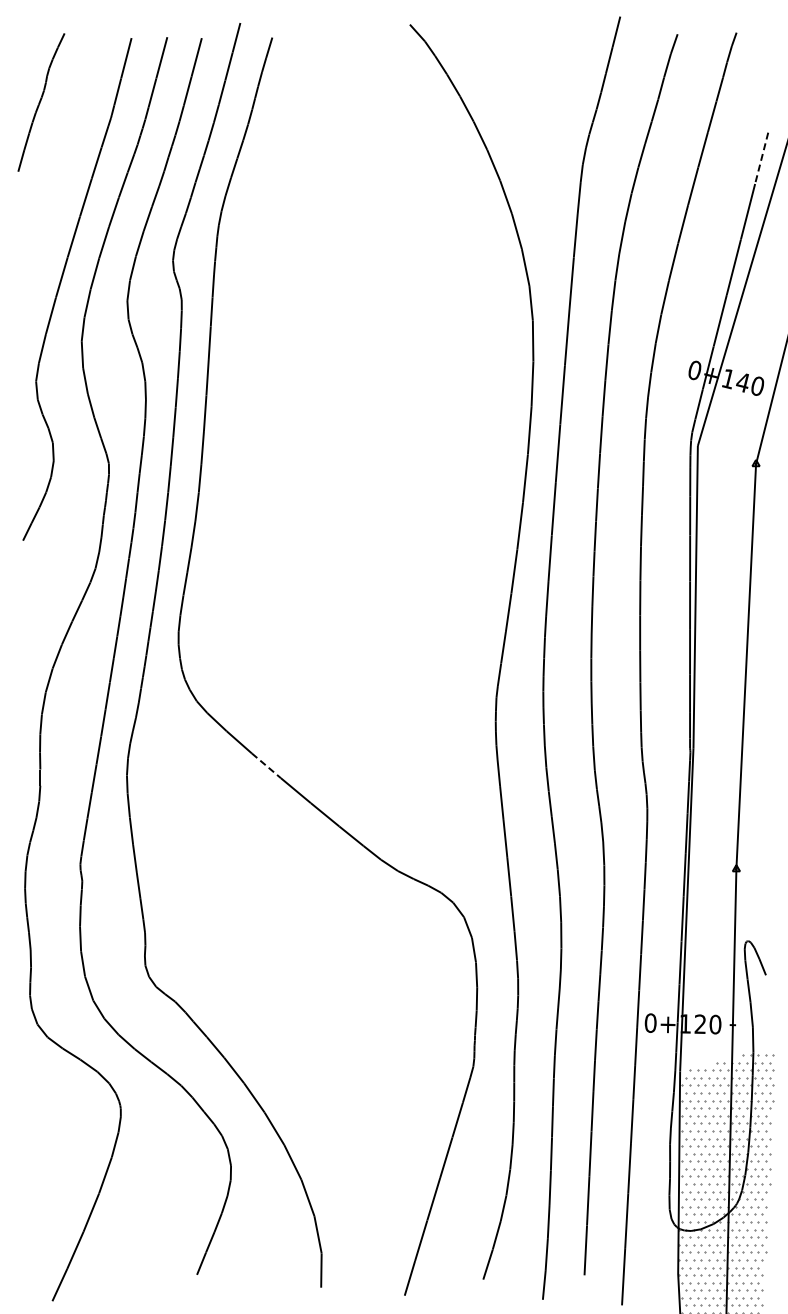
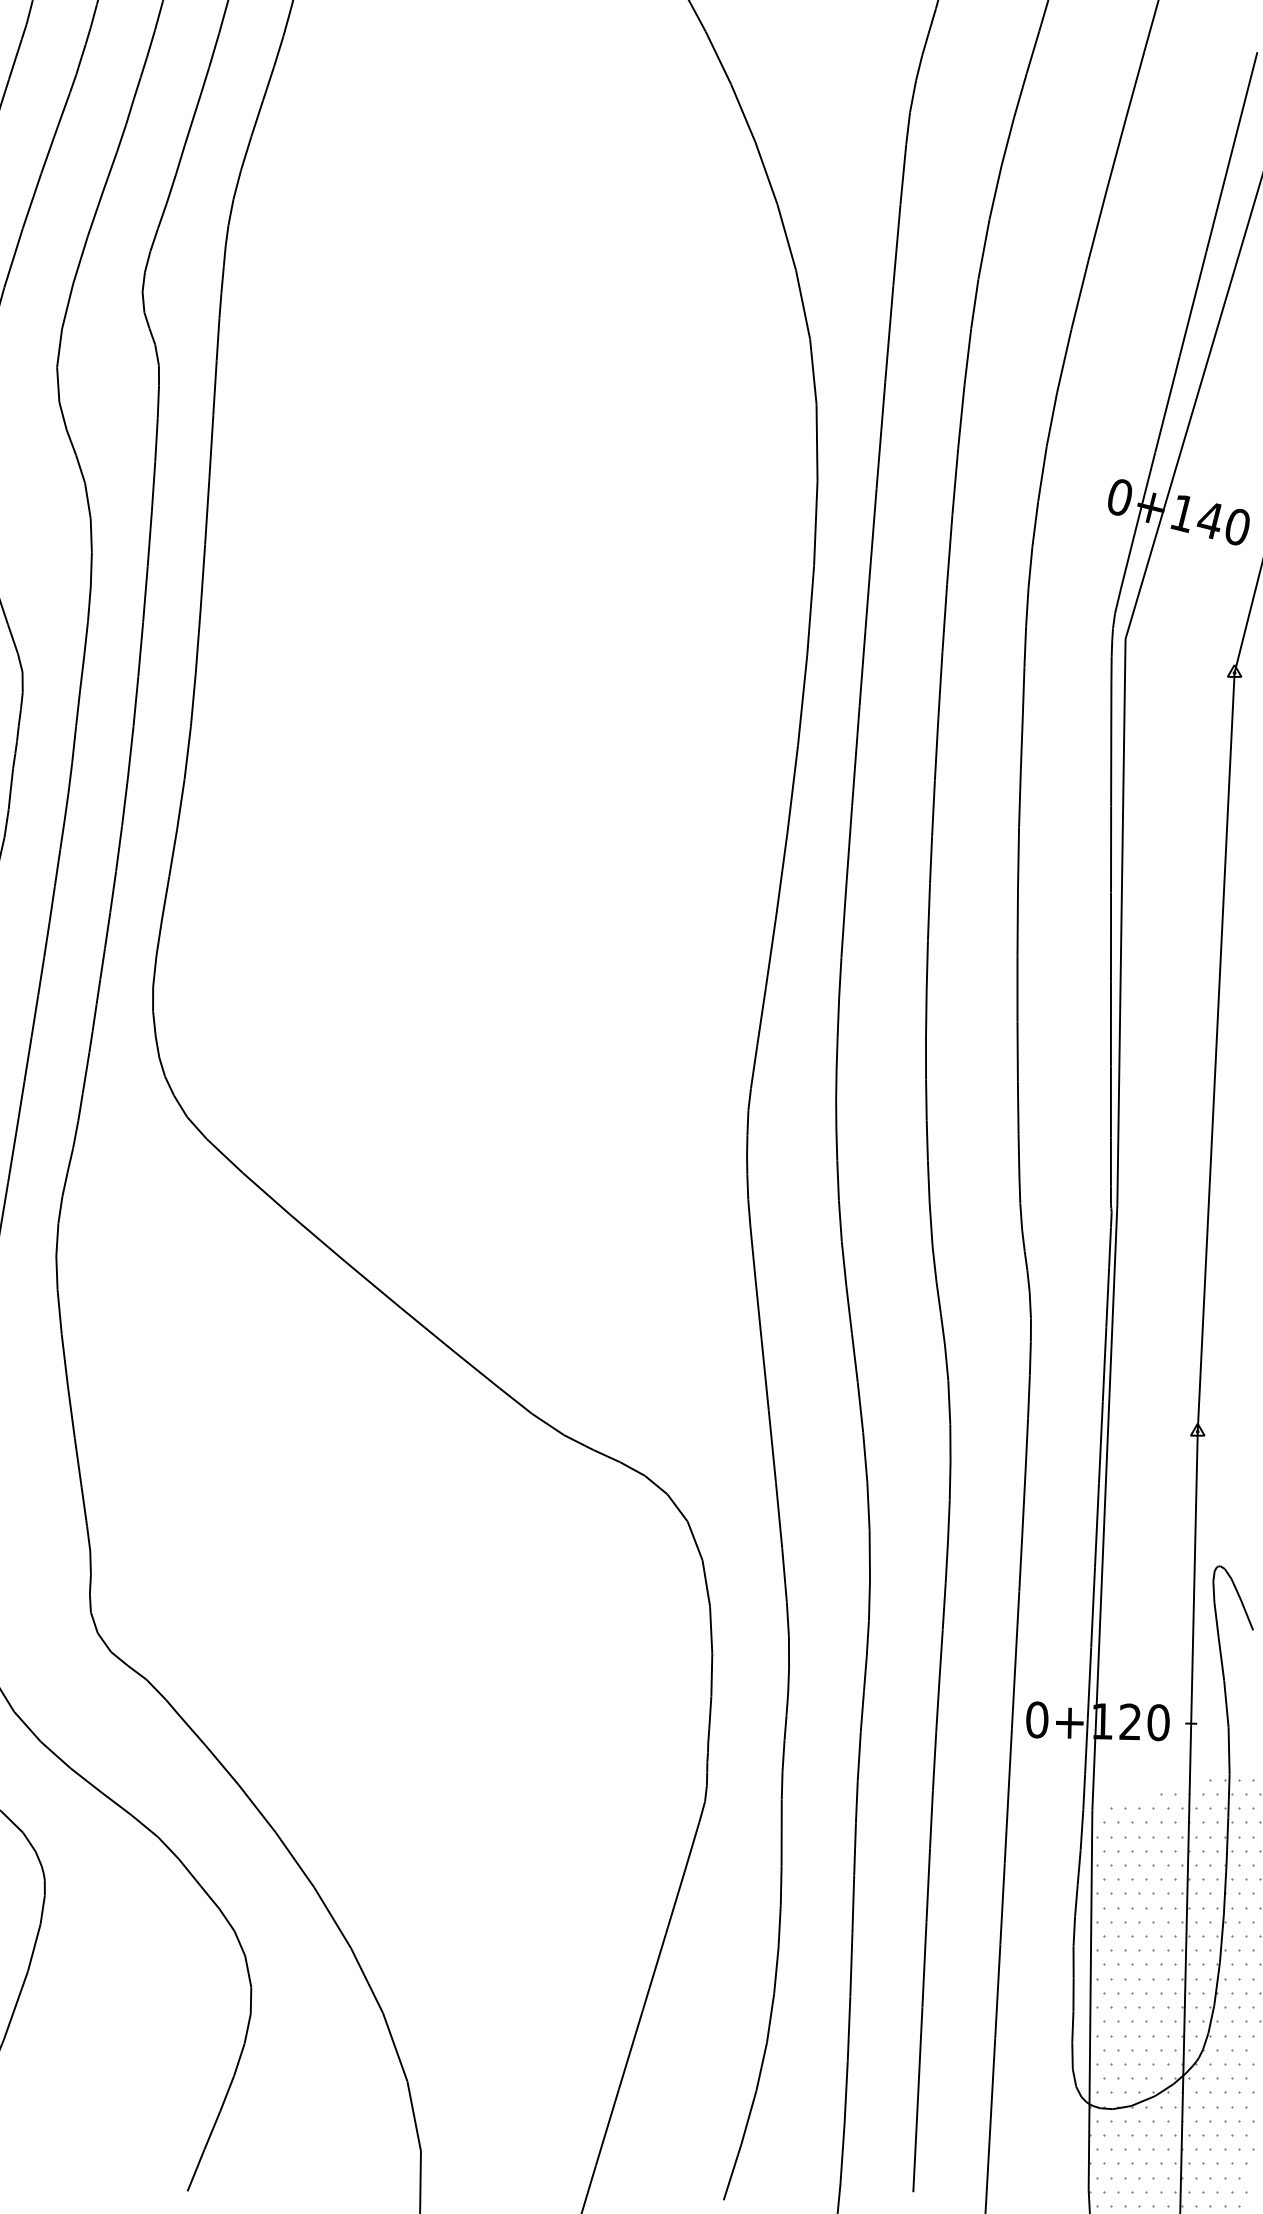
line: (761, 158) -> (1244, 100), dashed -> solid
line: (266, 766) -> (317, 1239), dashed -> solid

